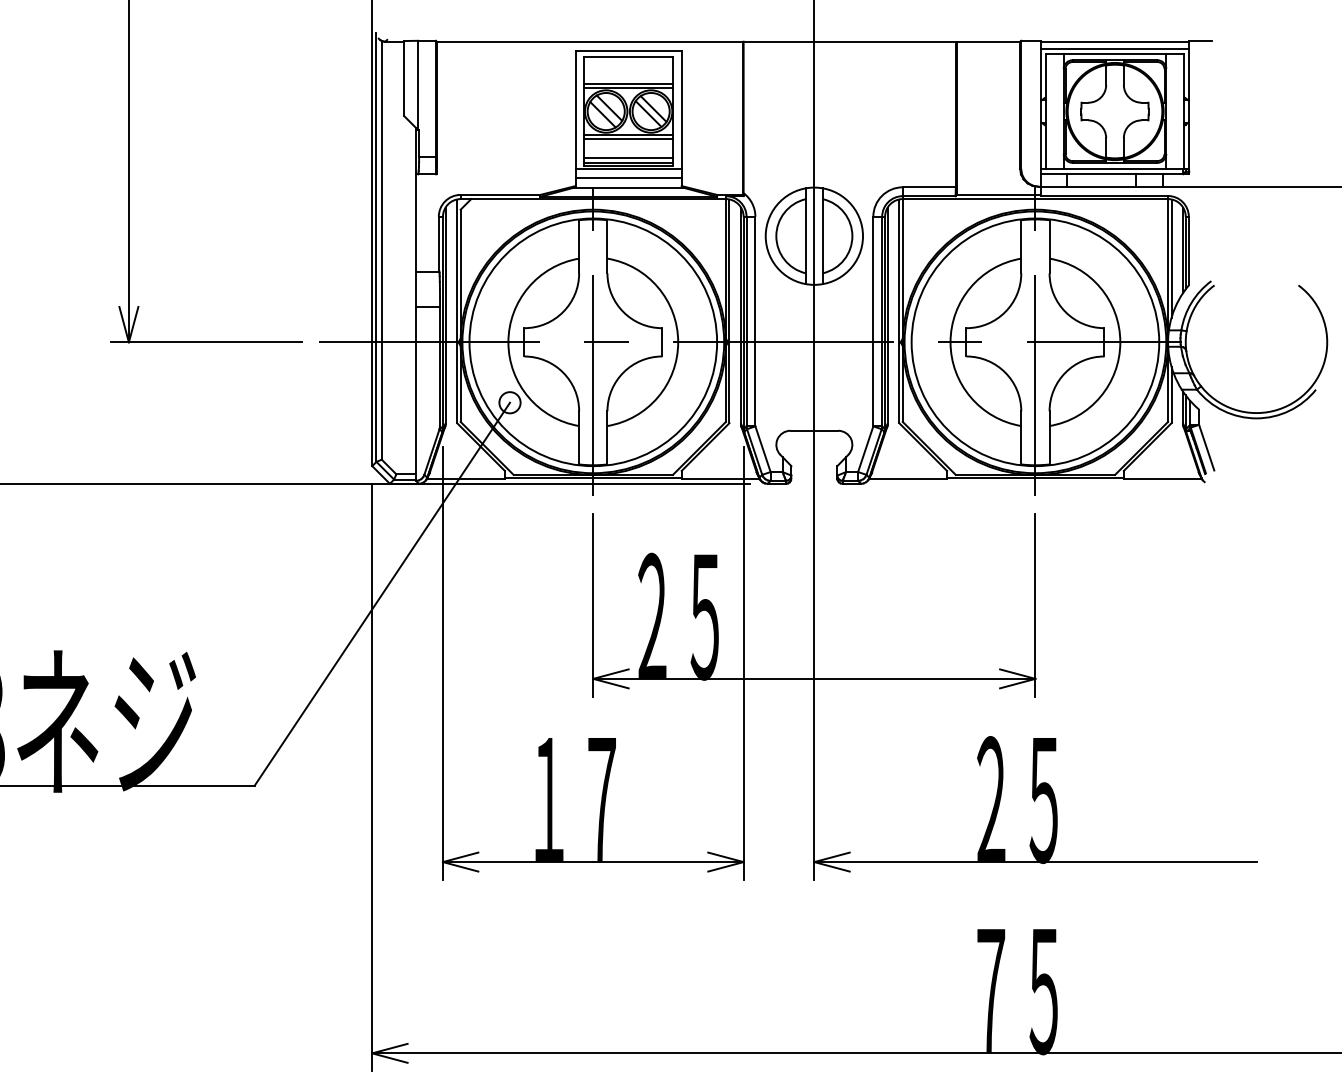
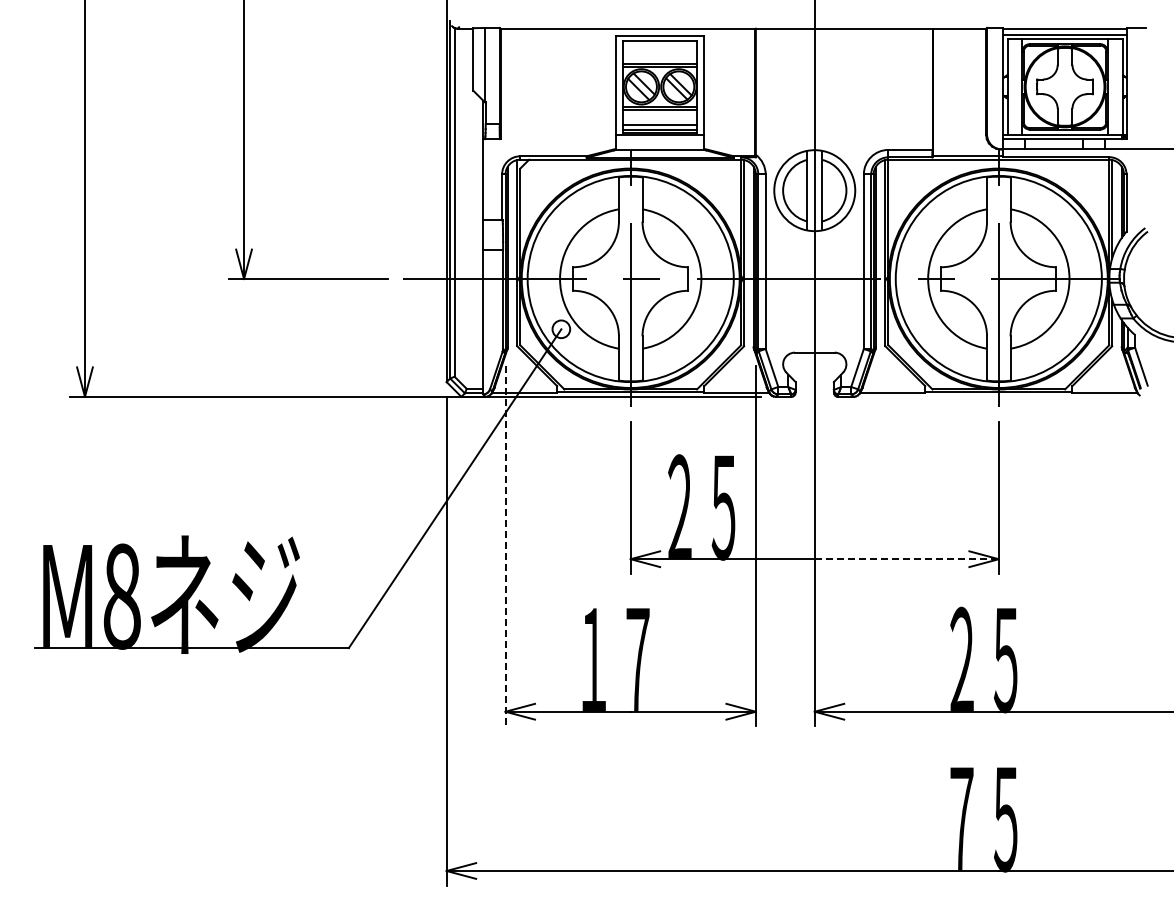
line: (629, 178) -> (660, 142), removed
line: (442, 663) -> (505, 546), solid -> dashed
line: (925, 679) -> (907, 559), solid -> dashed

